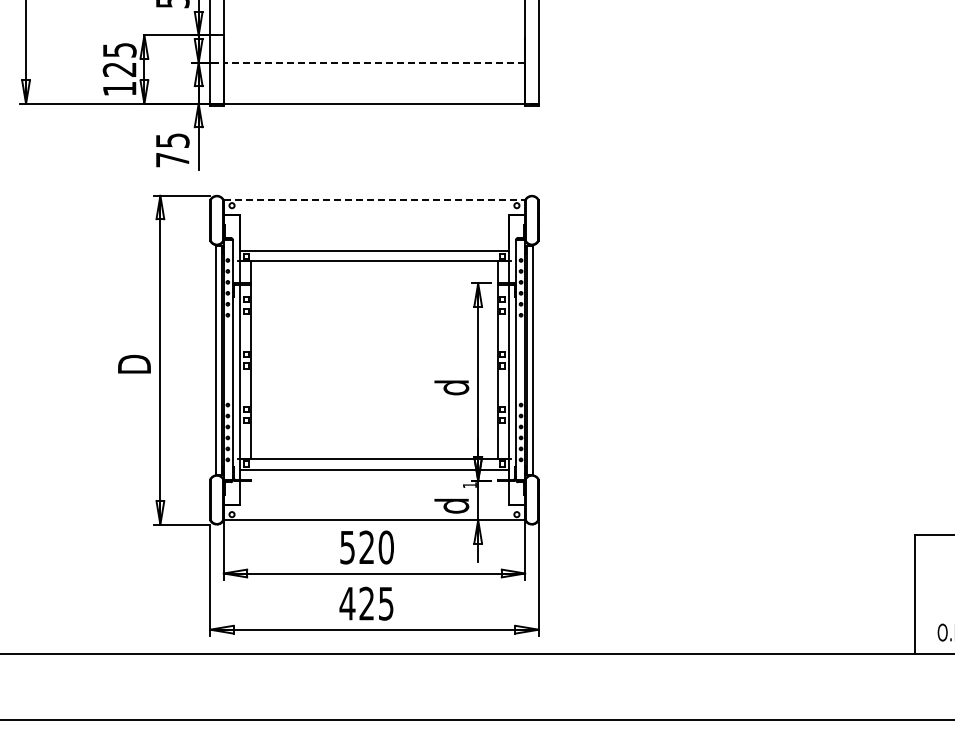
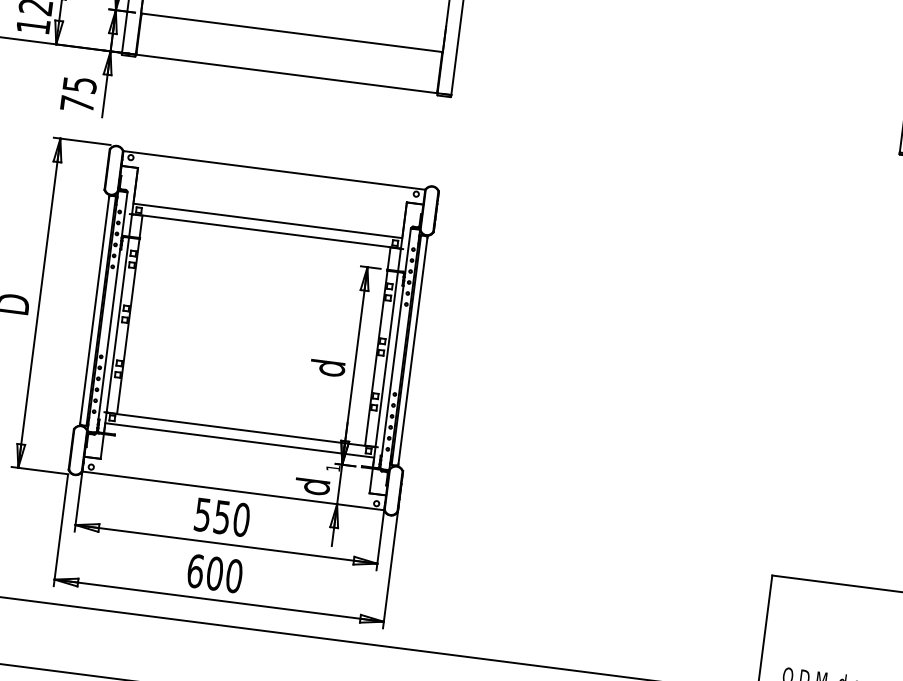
line: (373, 62) -> (291, 32), dashed -> solid
line: (374, 200) -> (274, 170), dashed -> solid
text: (366, 547) -> (221, 517), 520 -> 550
text: (366, 603) -> (214, 573), 425 -> 600

